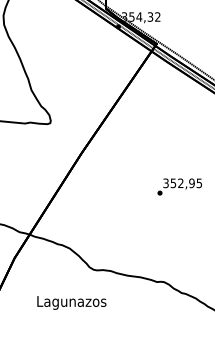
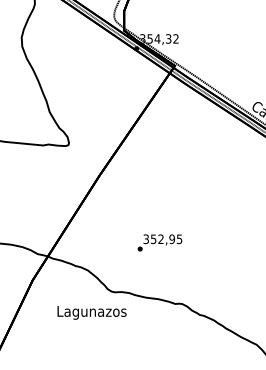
text: (179, 186) -> (159, 242), moved
text: (71, 302) -> (91, 312), moved

